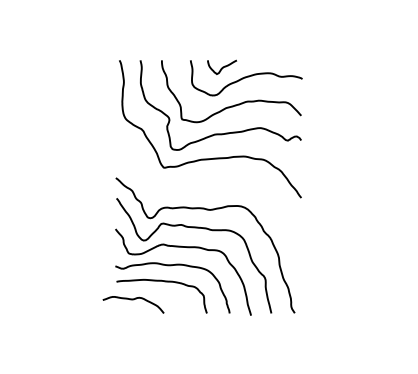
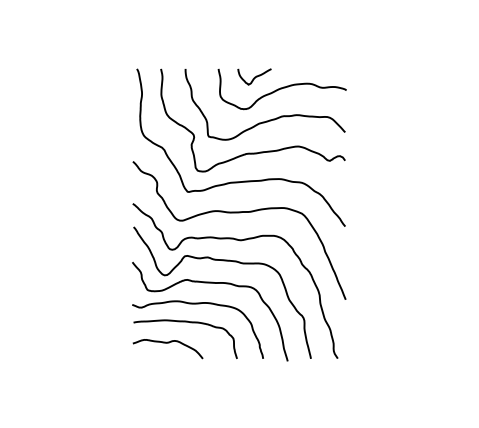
curve: (209, 186) -> (239, 213), added
curve: (133, 300) -> (167, 343), moved

